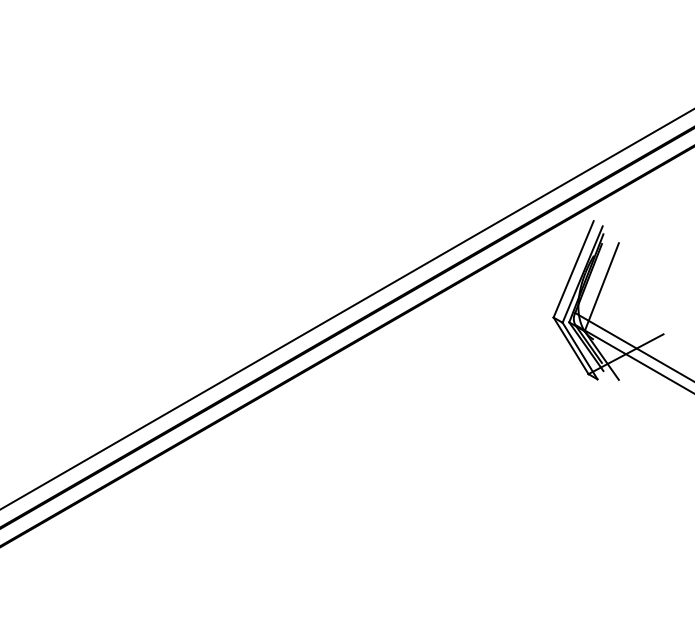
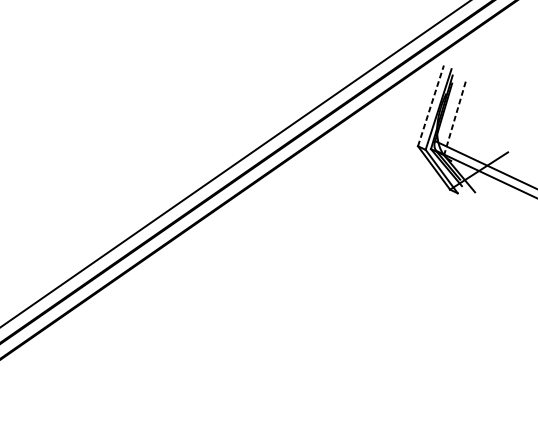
line: (573, 268) -> (430, 105), solid -> dashed
line: (601, 287) -> (454, 118), solid -> dashed

